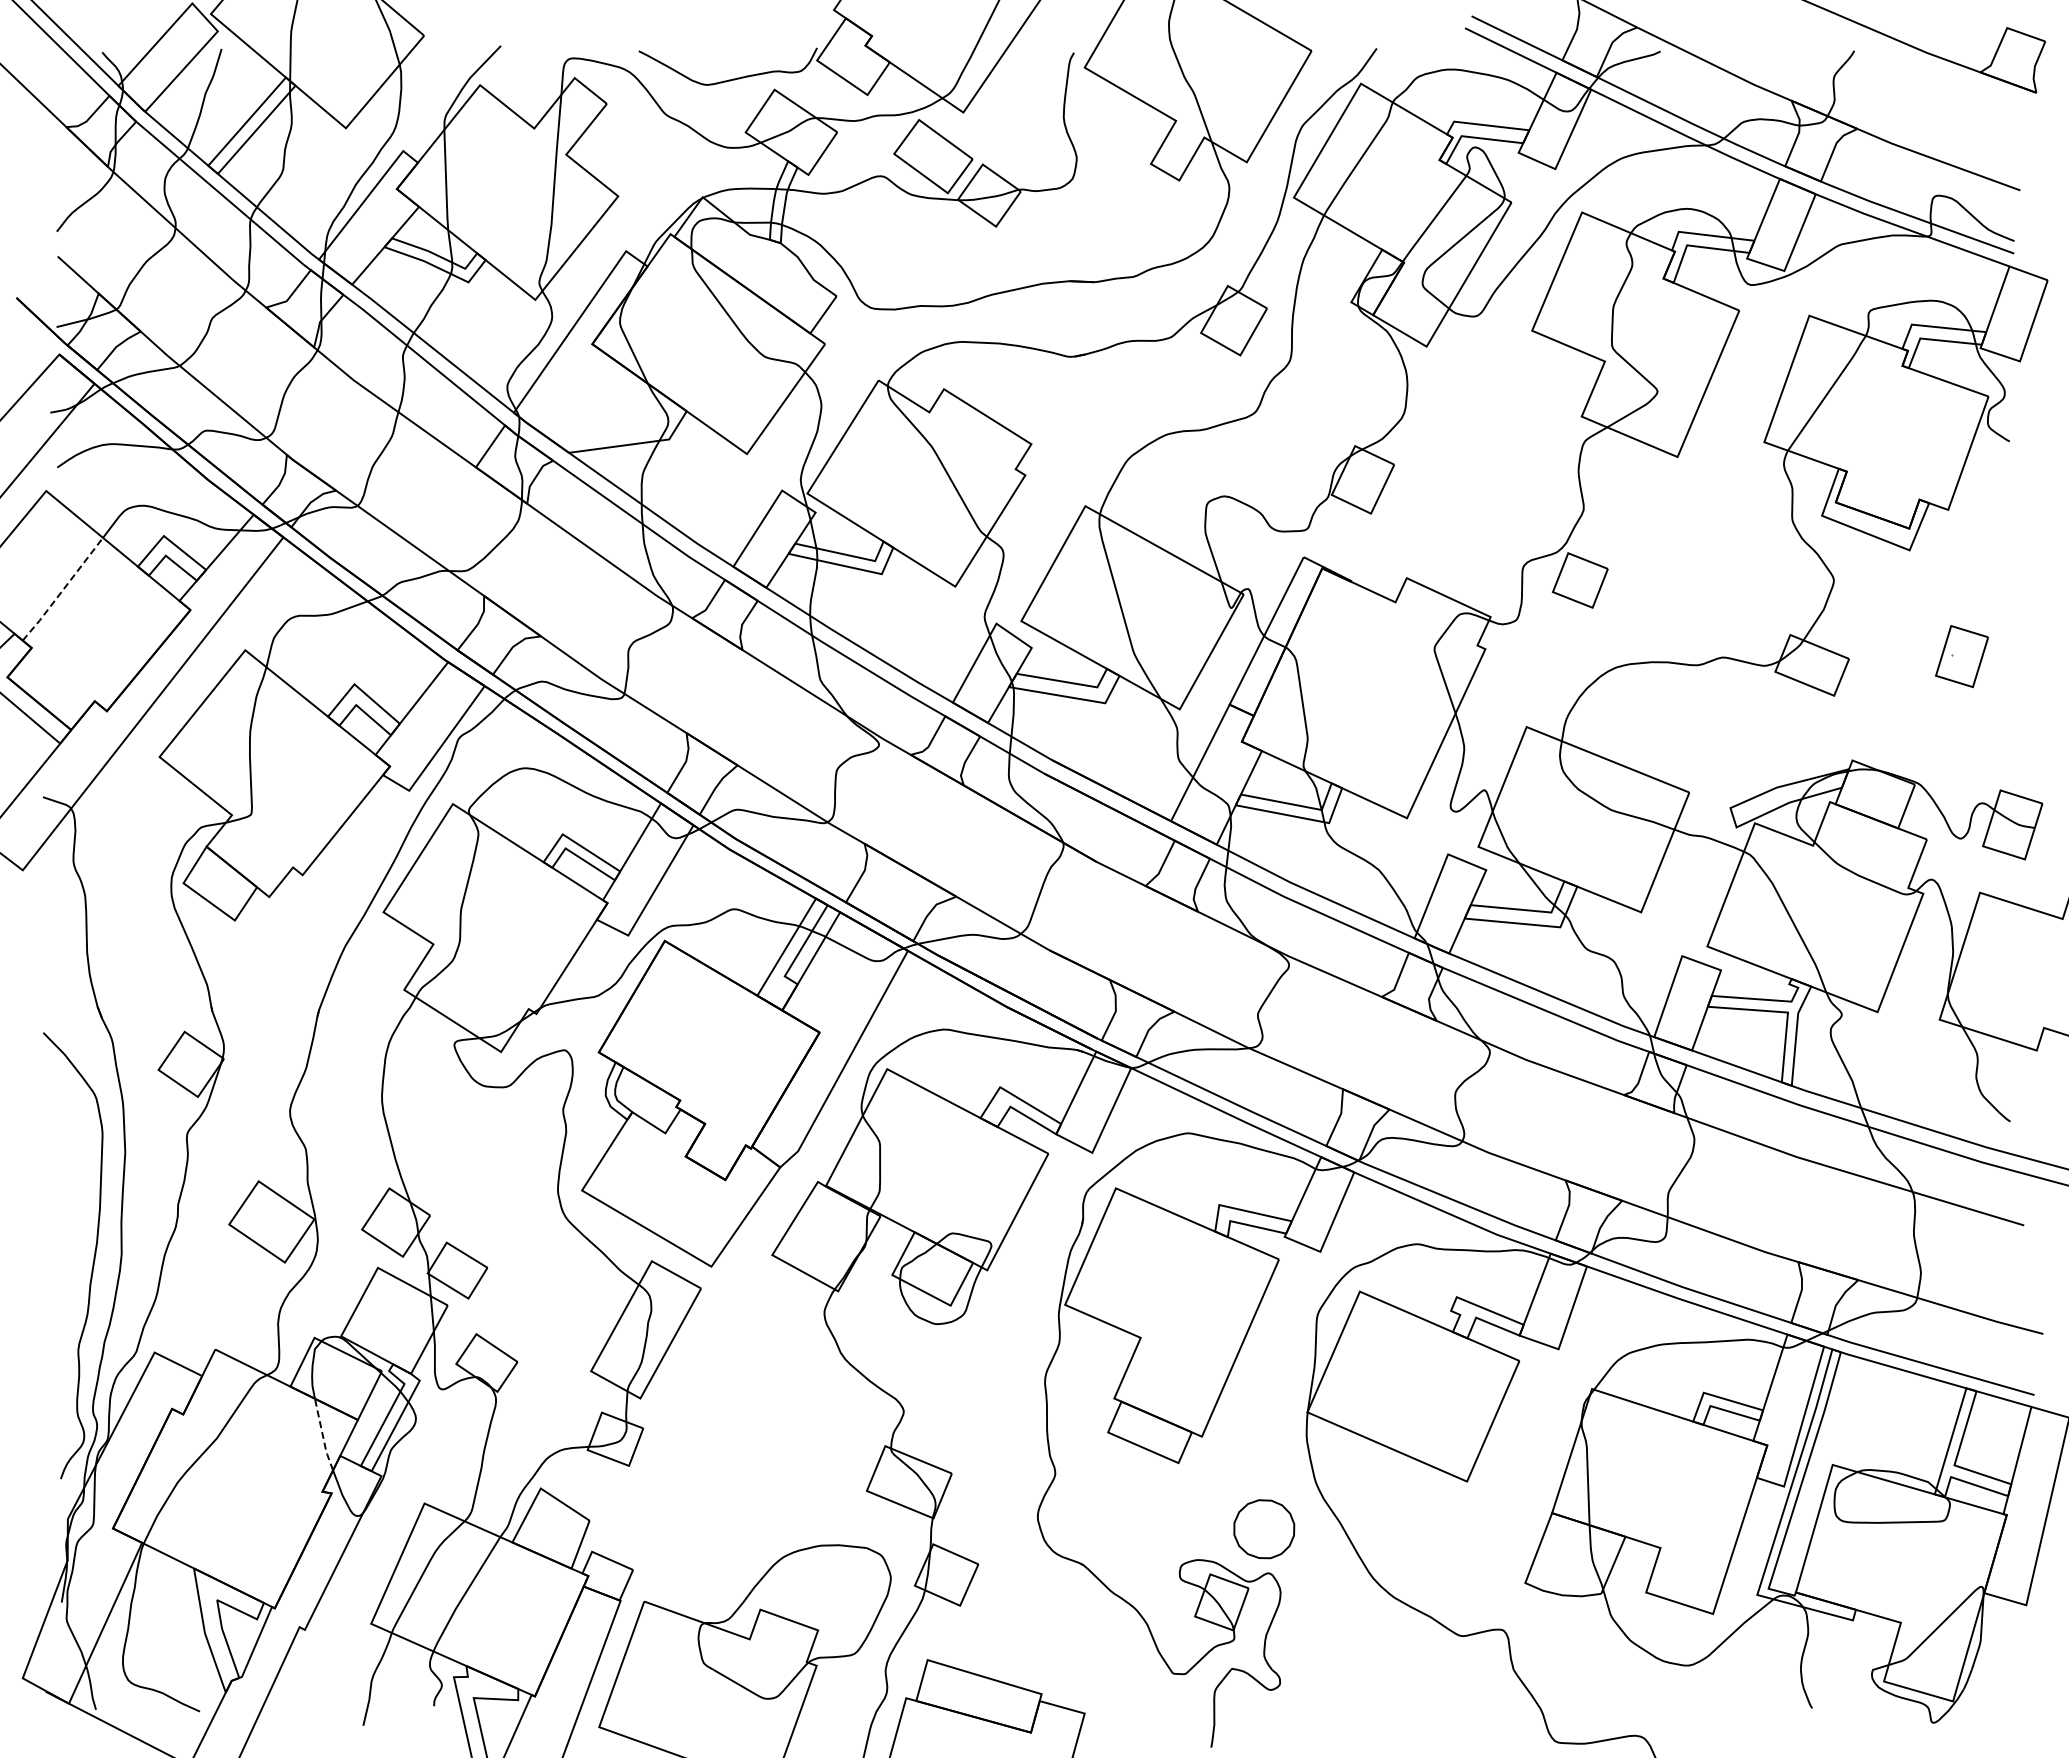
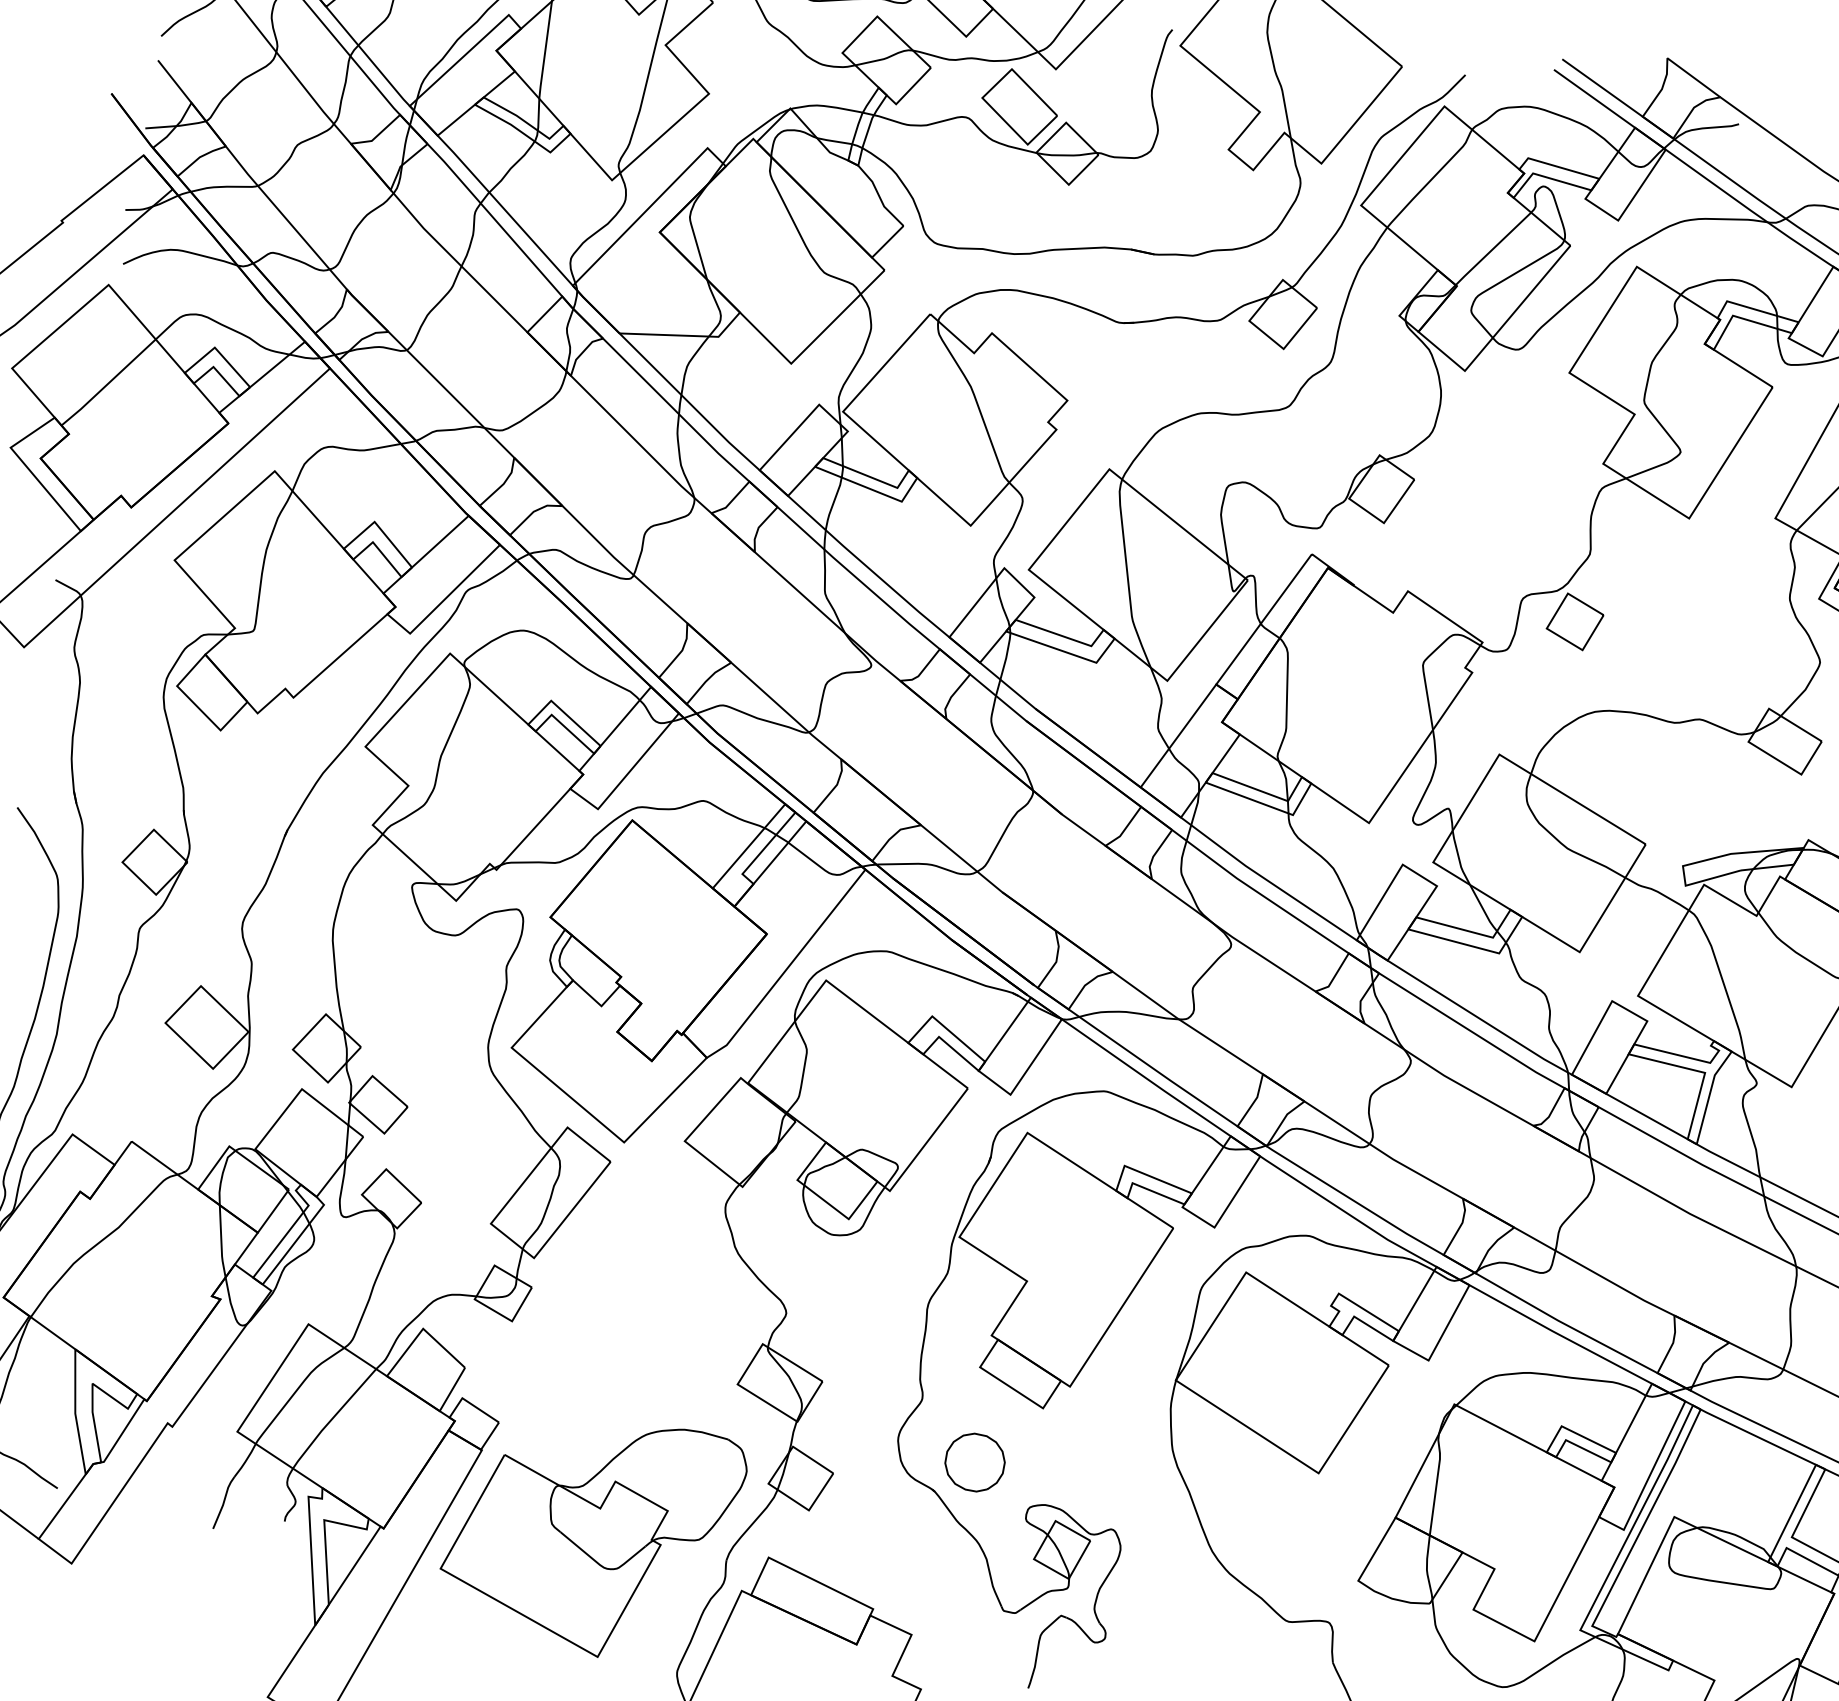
line: (63, 589) -> (109, 382), dashed -> solid
line: (322, 1435) -> (221, 1241), dashed -> solid
part: (1264, 1529) -> (975, 1462), moved

